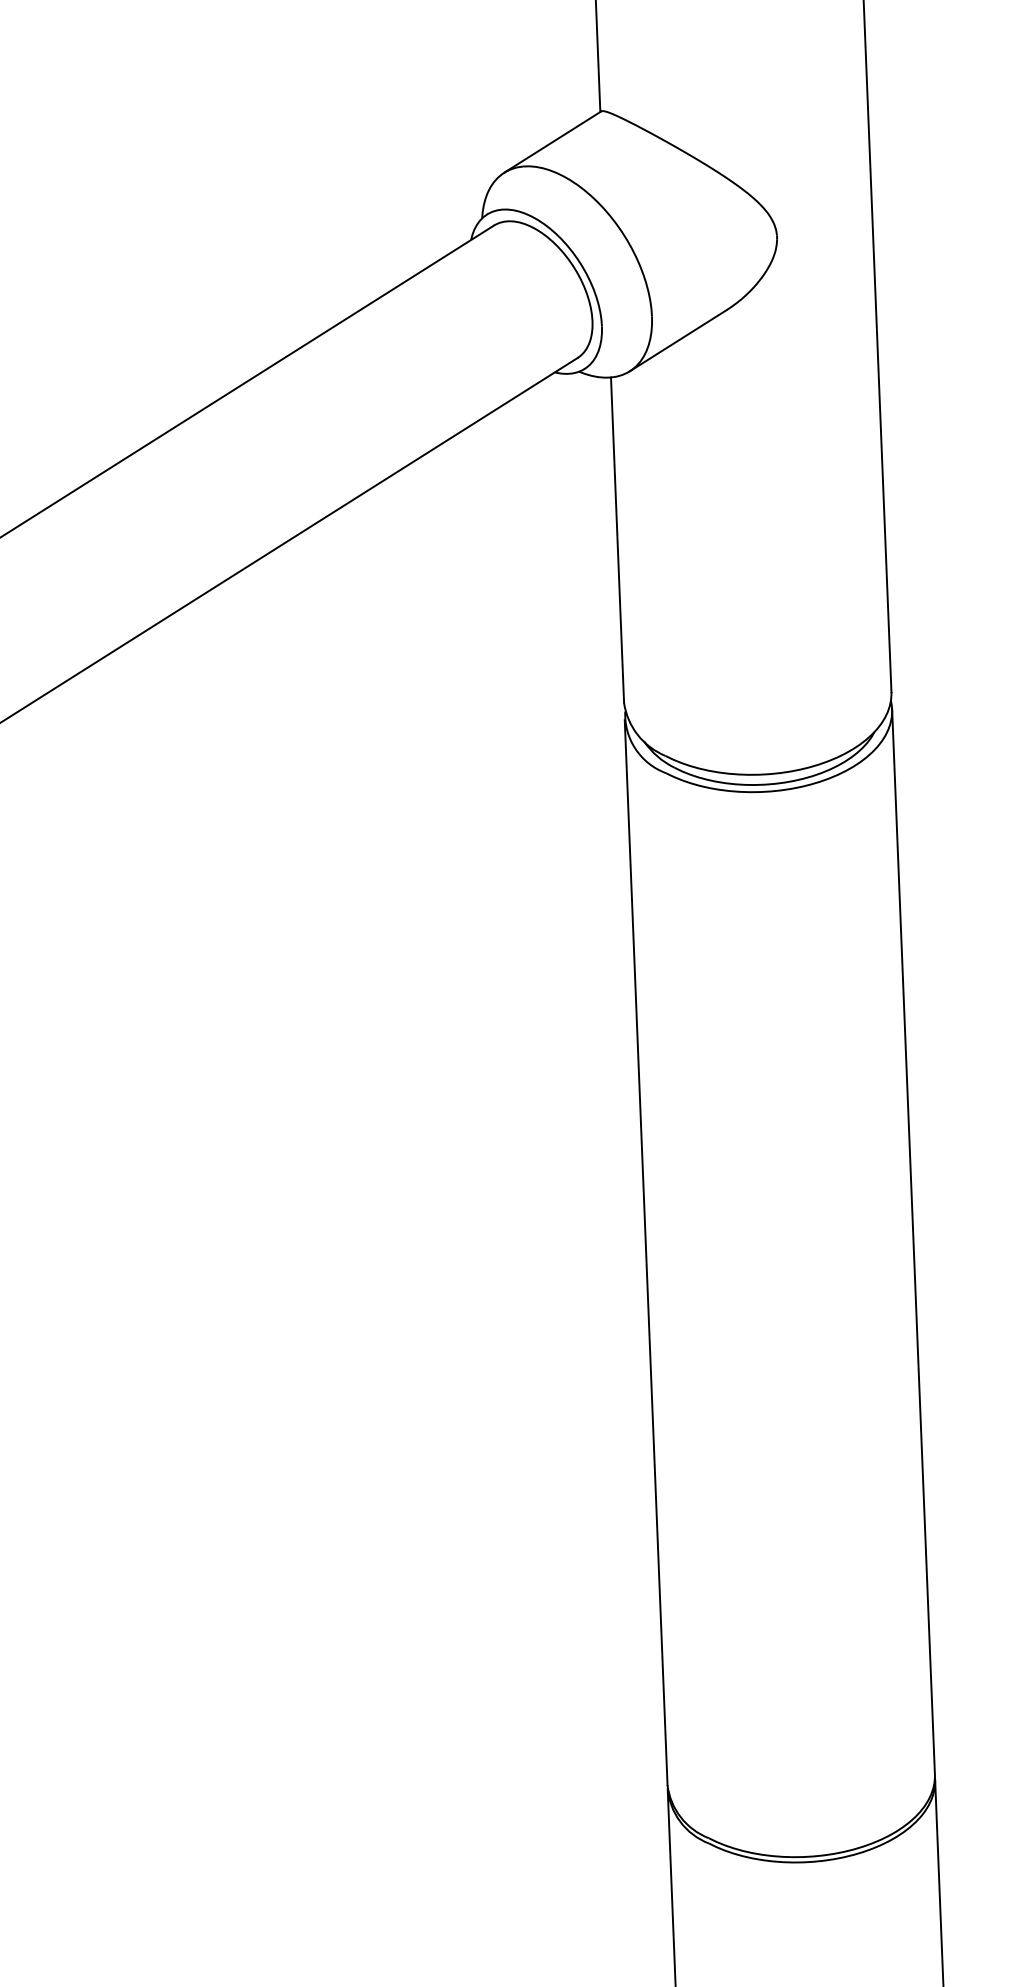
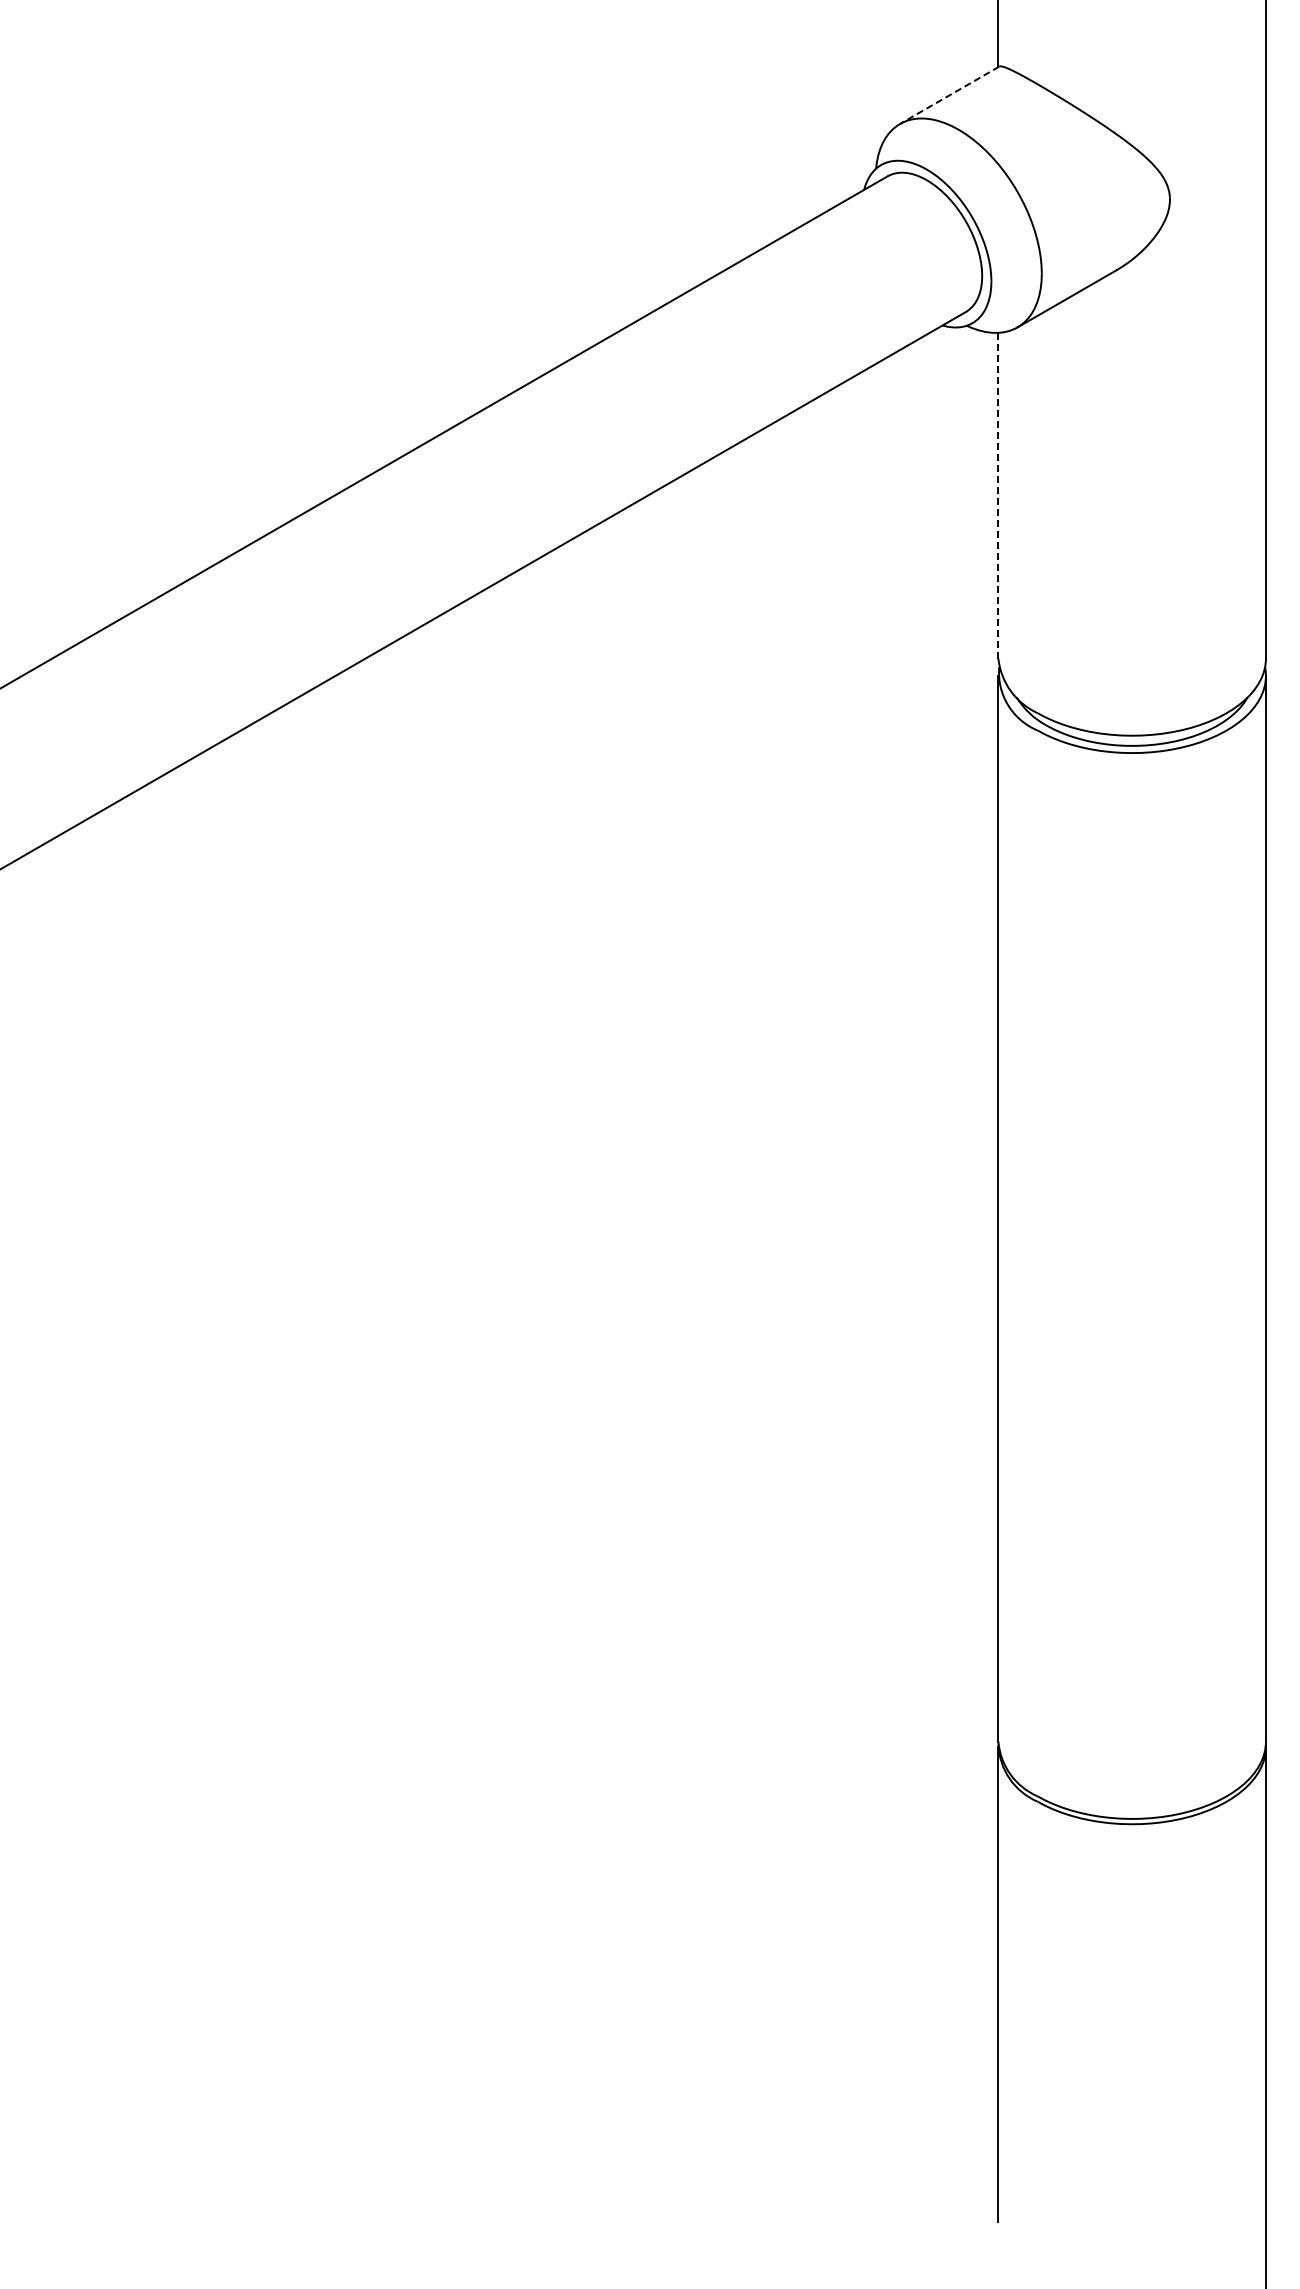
line: (552, 142) -> (949, 95), solid -> dashed
line: (617, 539) -> (998, 495), solid -> dashed

